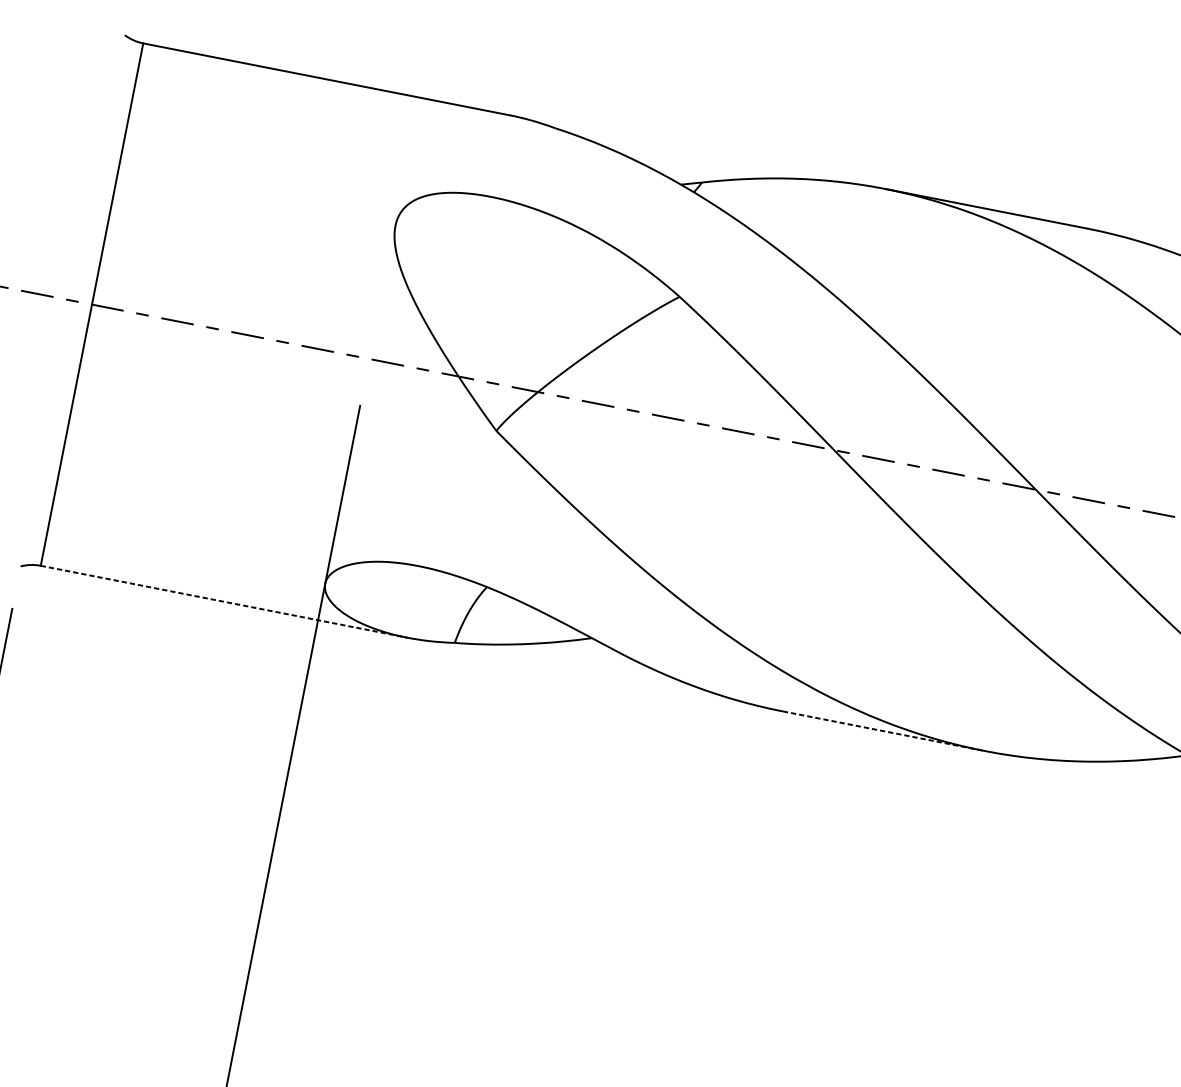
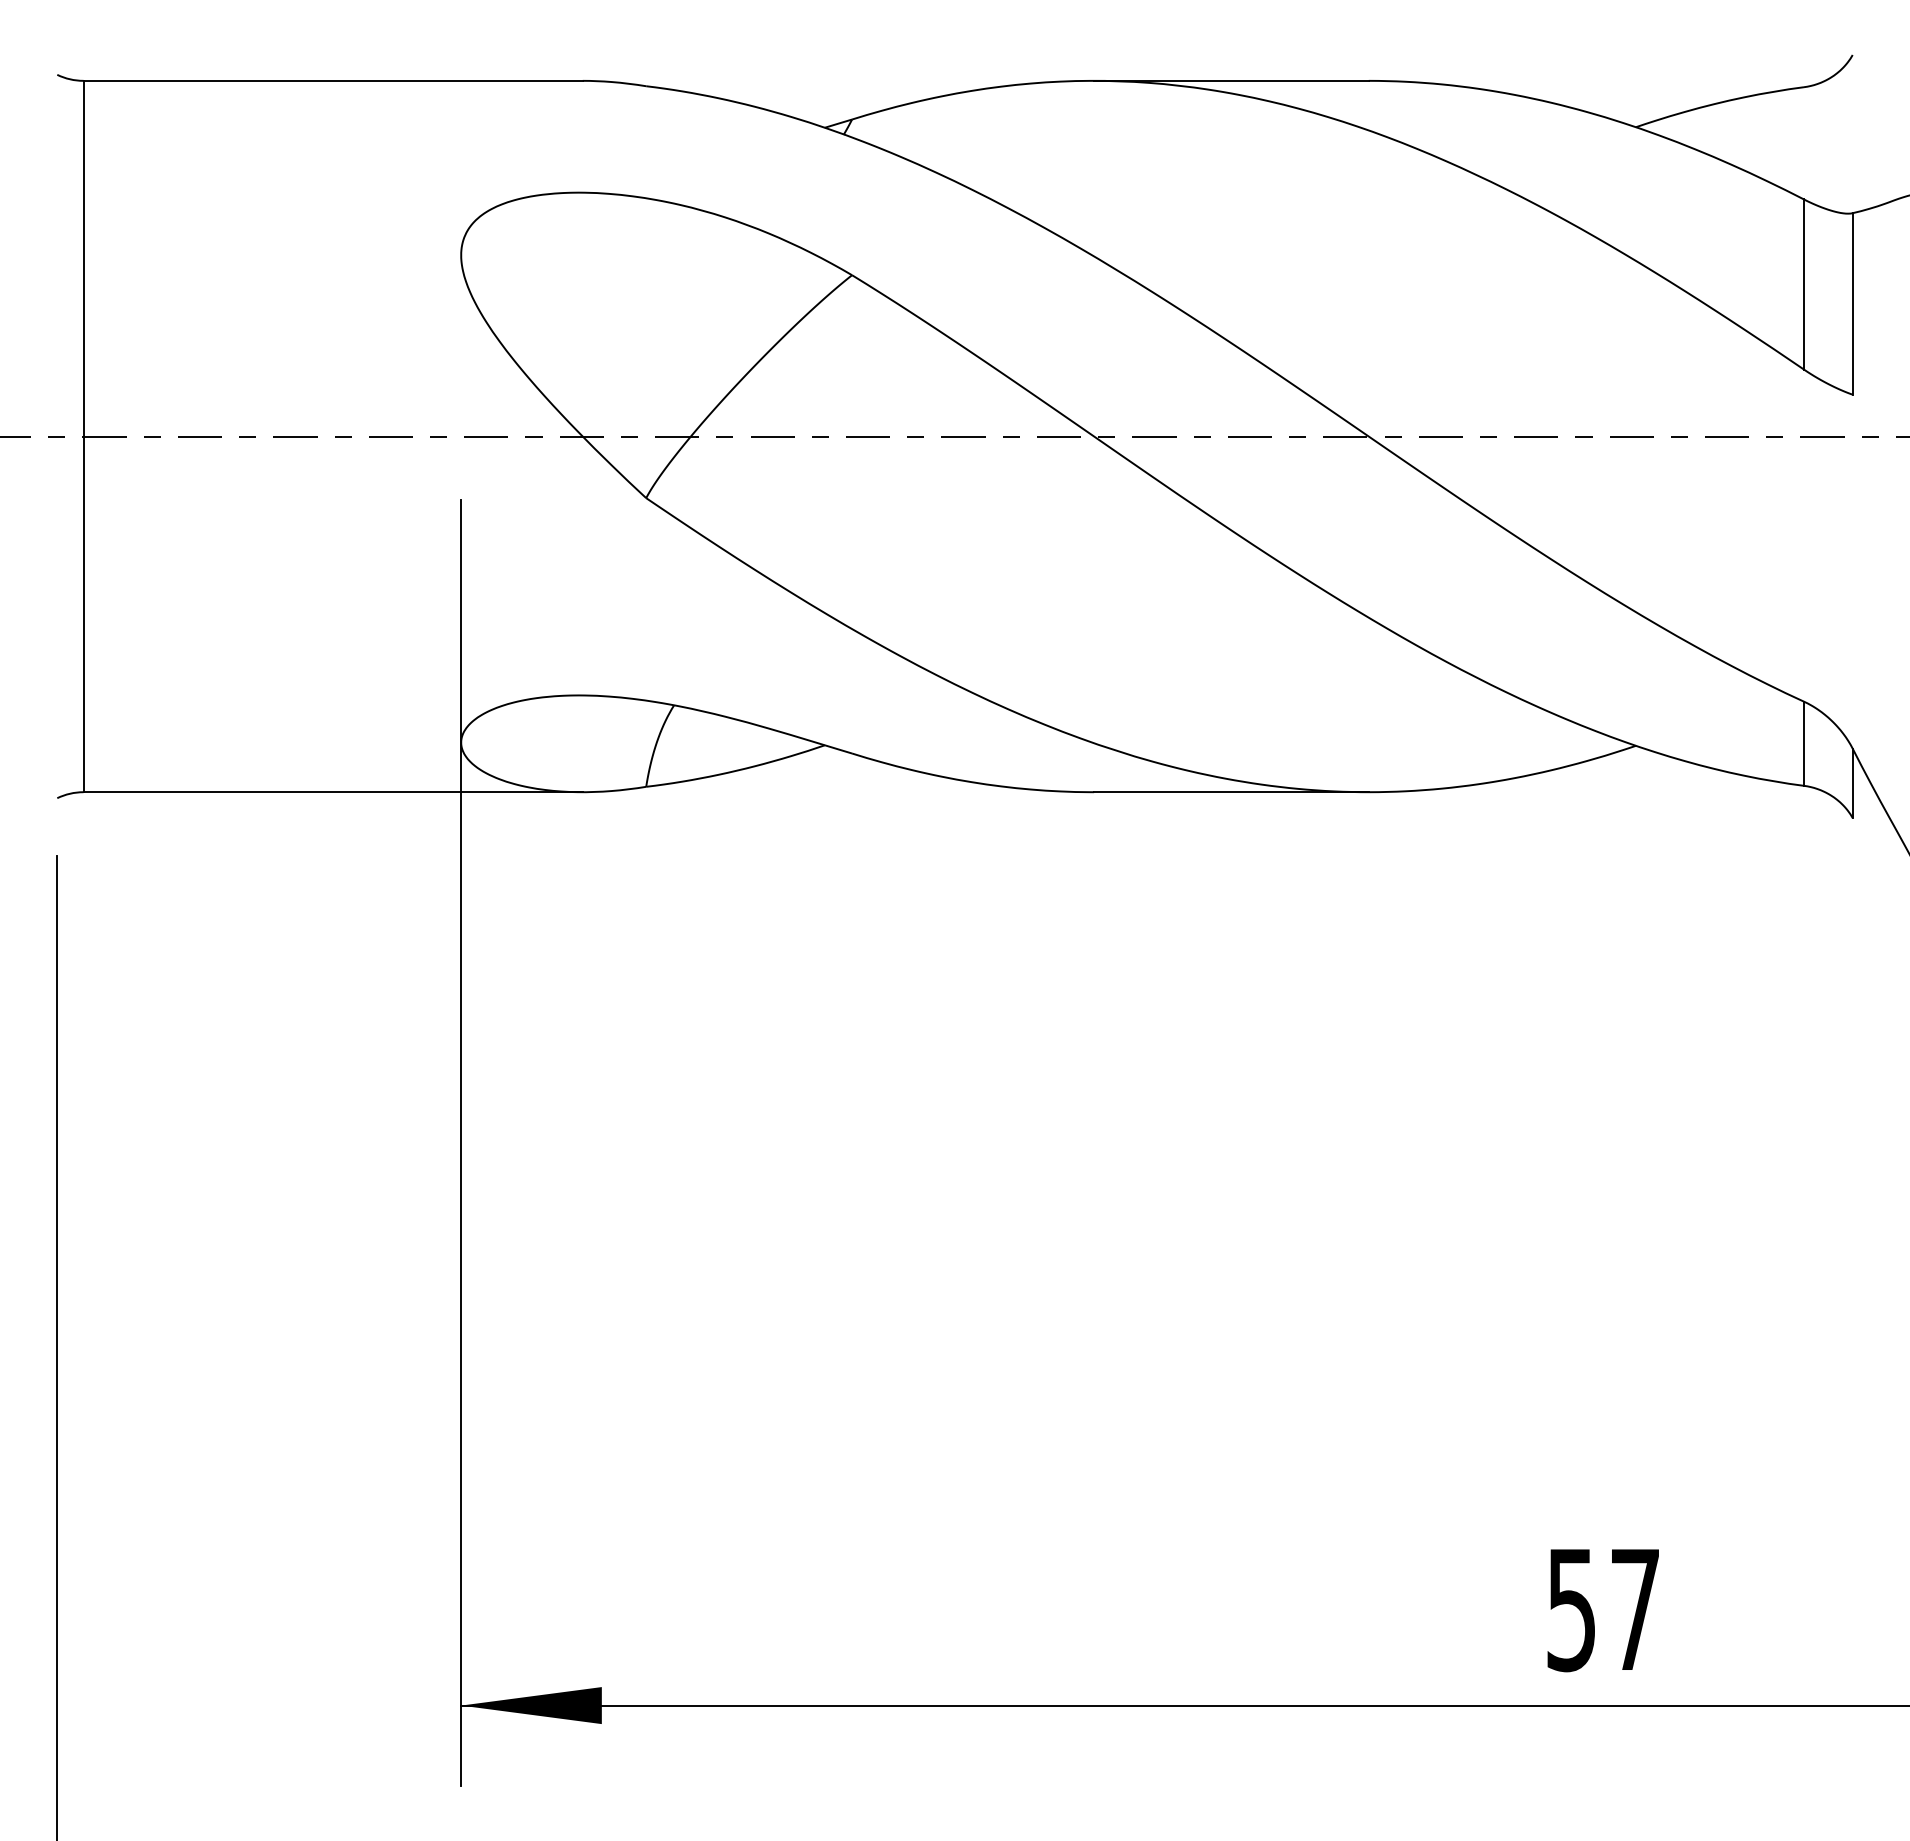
line: (224, 602) -> (333, 792), dashed -> solid
line: (883, 731) -> (1231, 792), dashed -> solid

